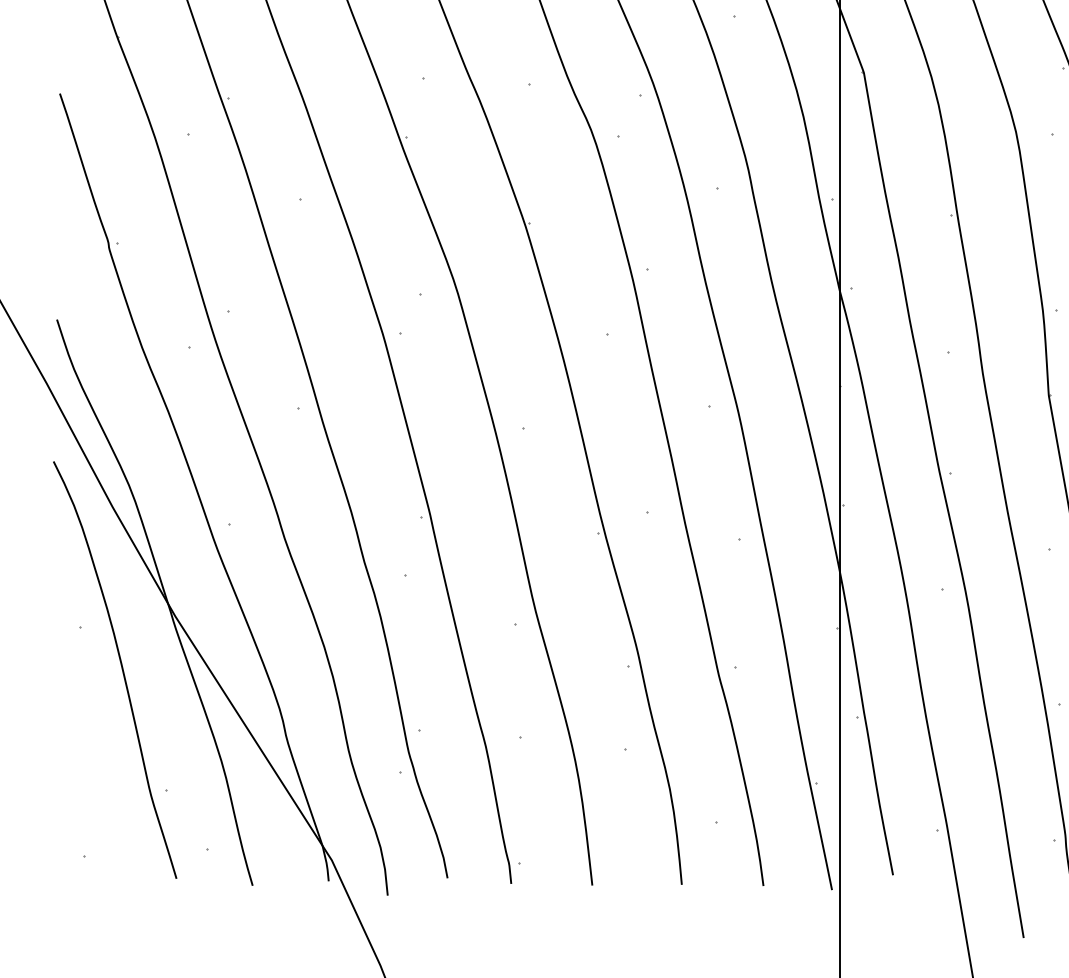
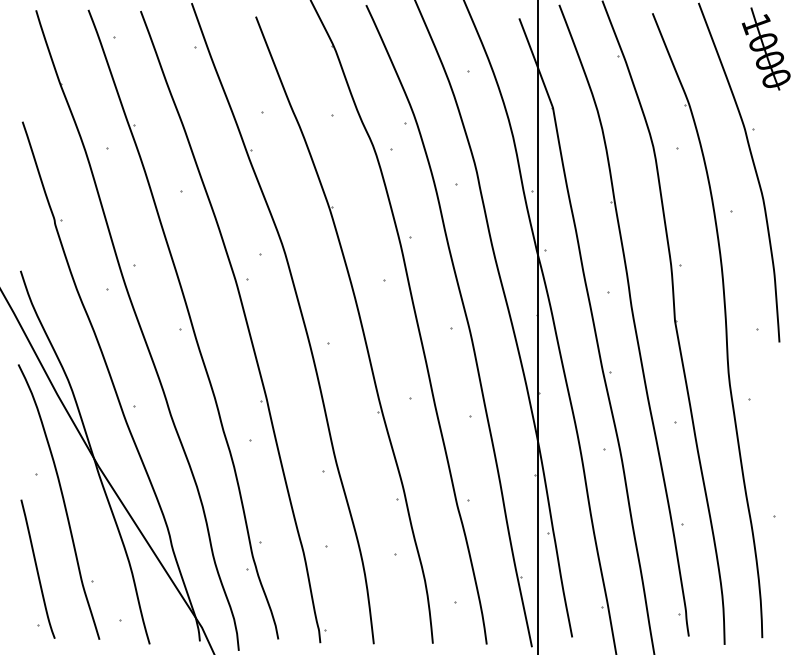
curve: (82, 770) -> (37, 568), added

